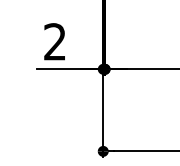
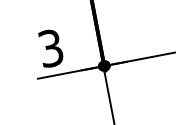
text: (54, 41) -> (50, 48), 2 -> 3

